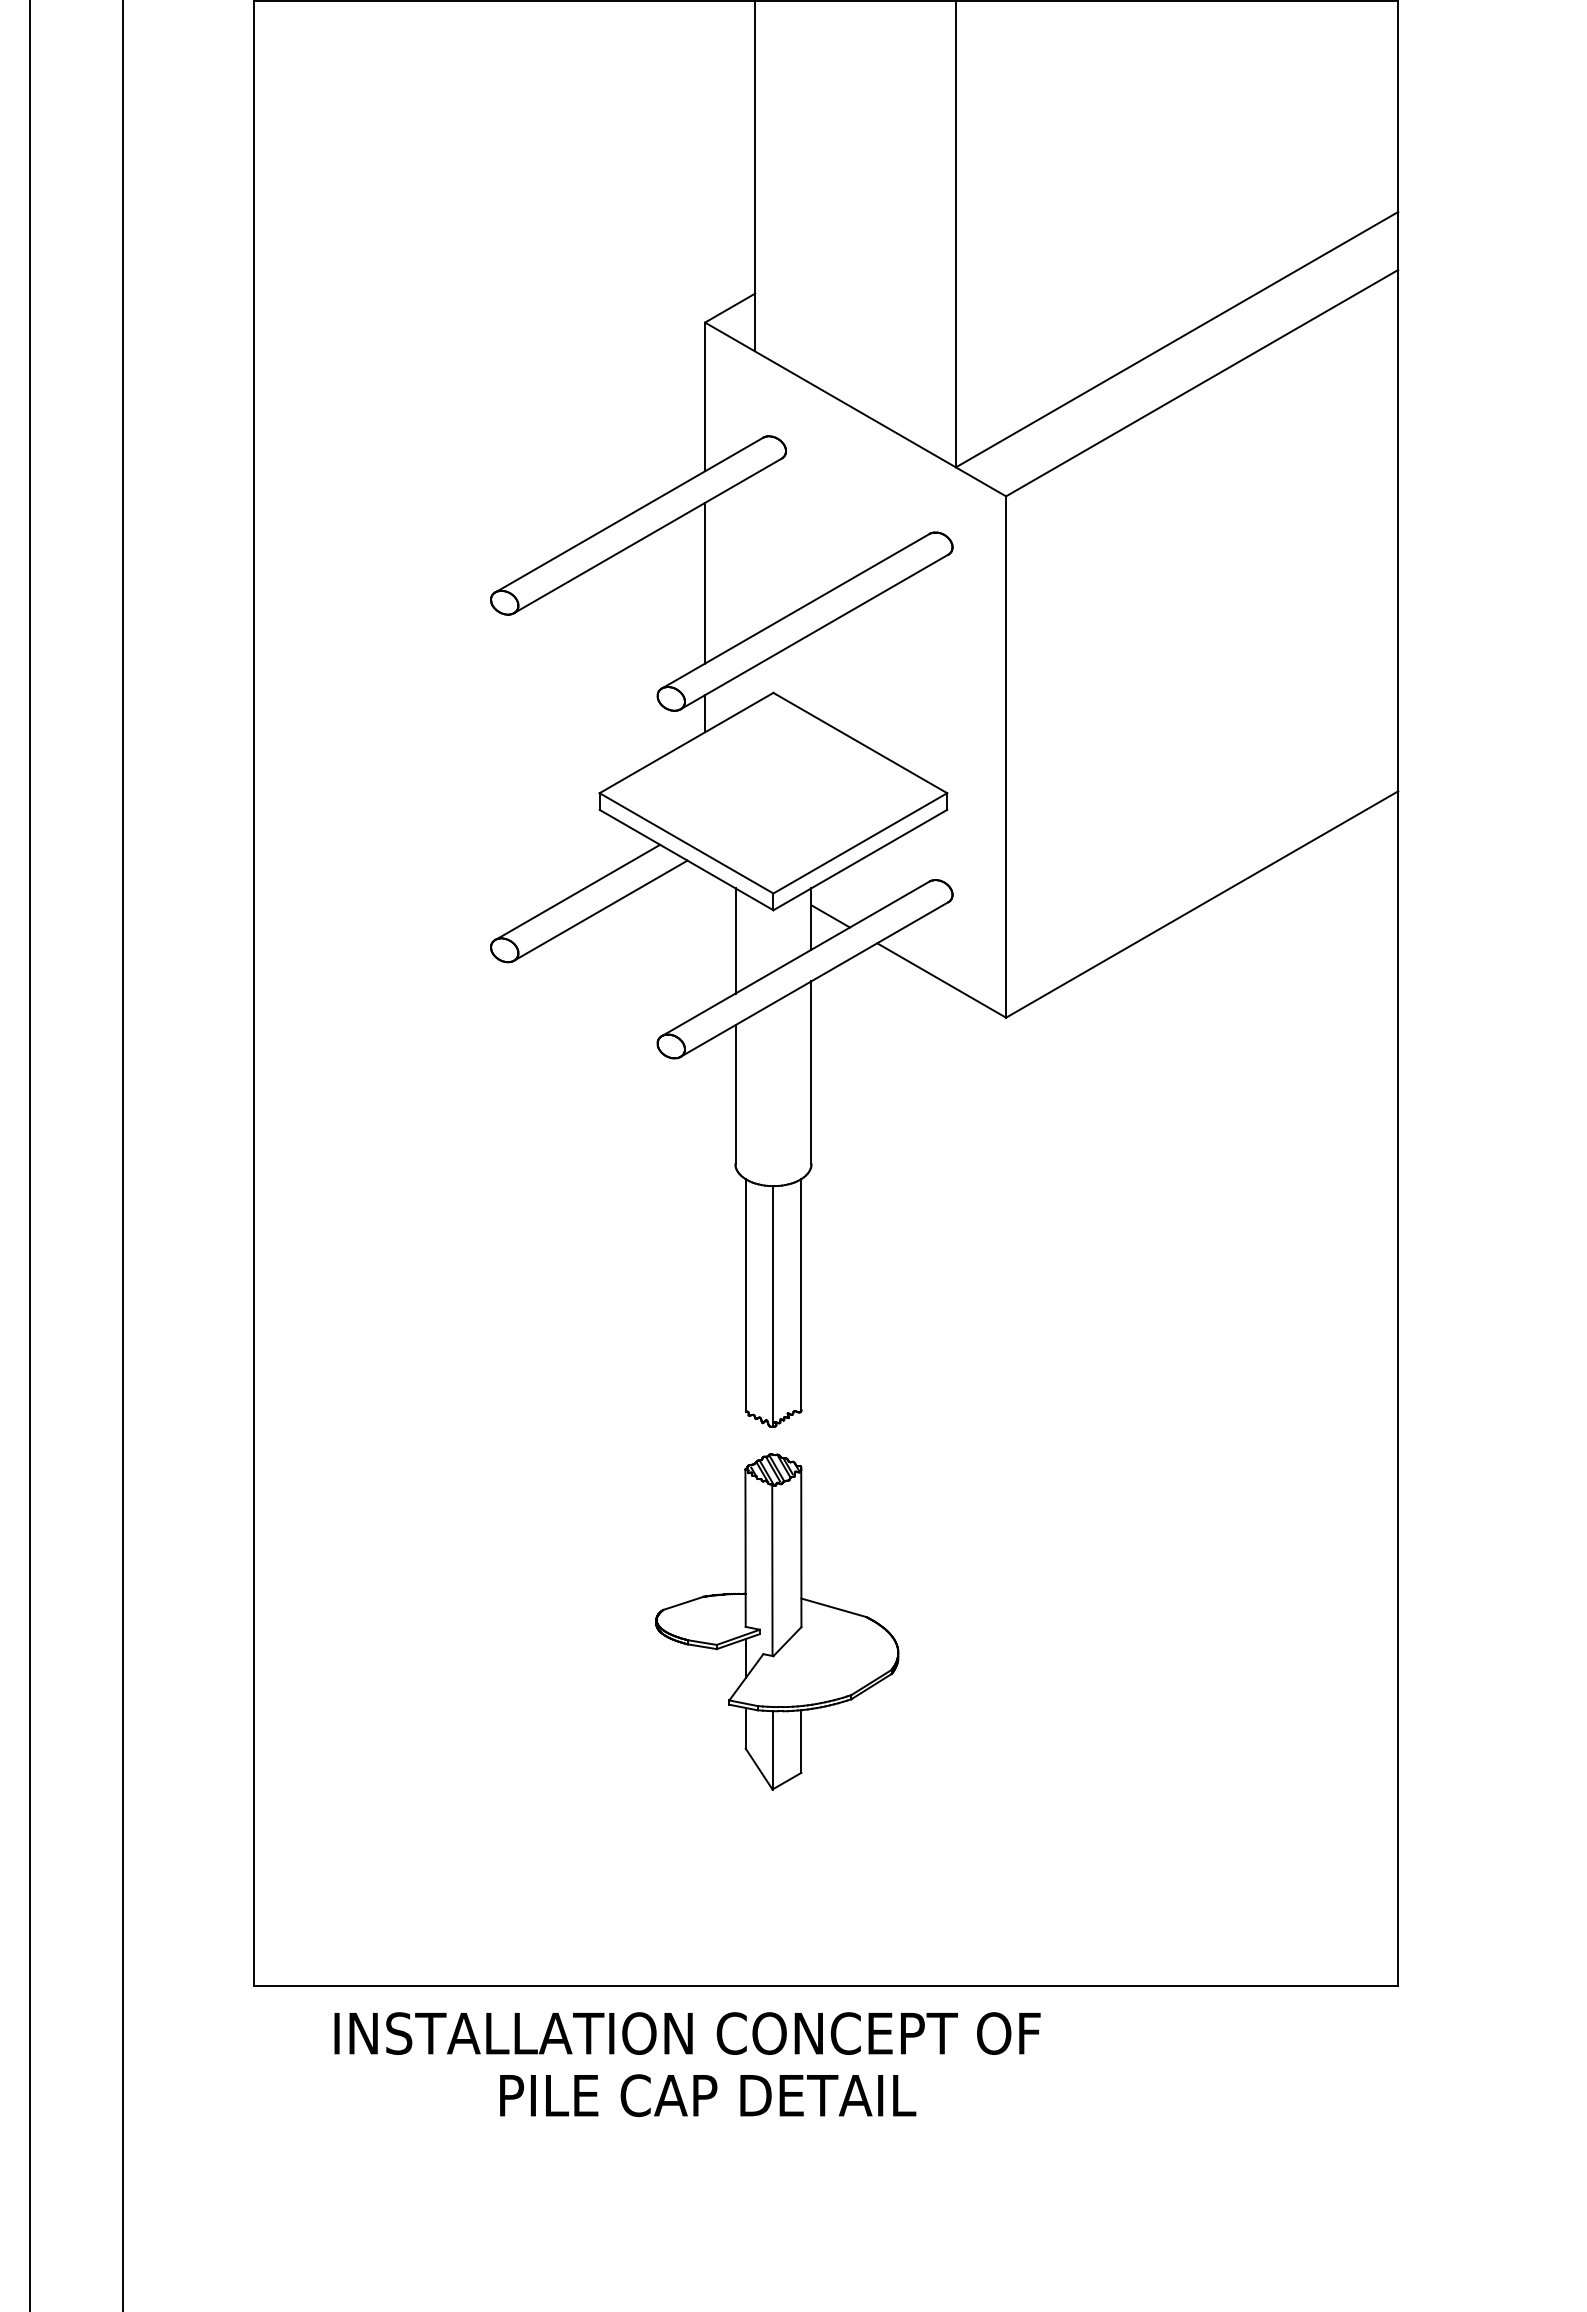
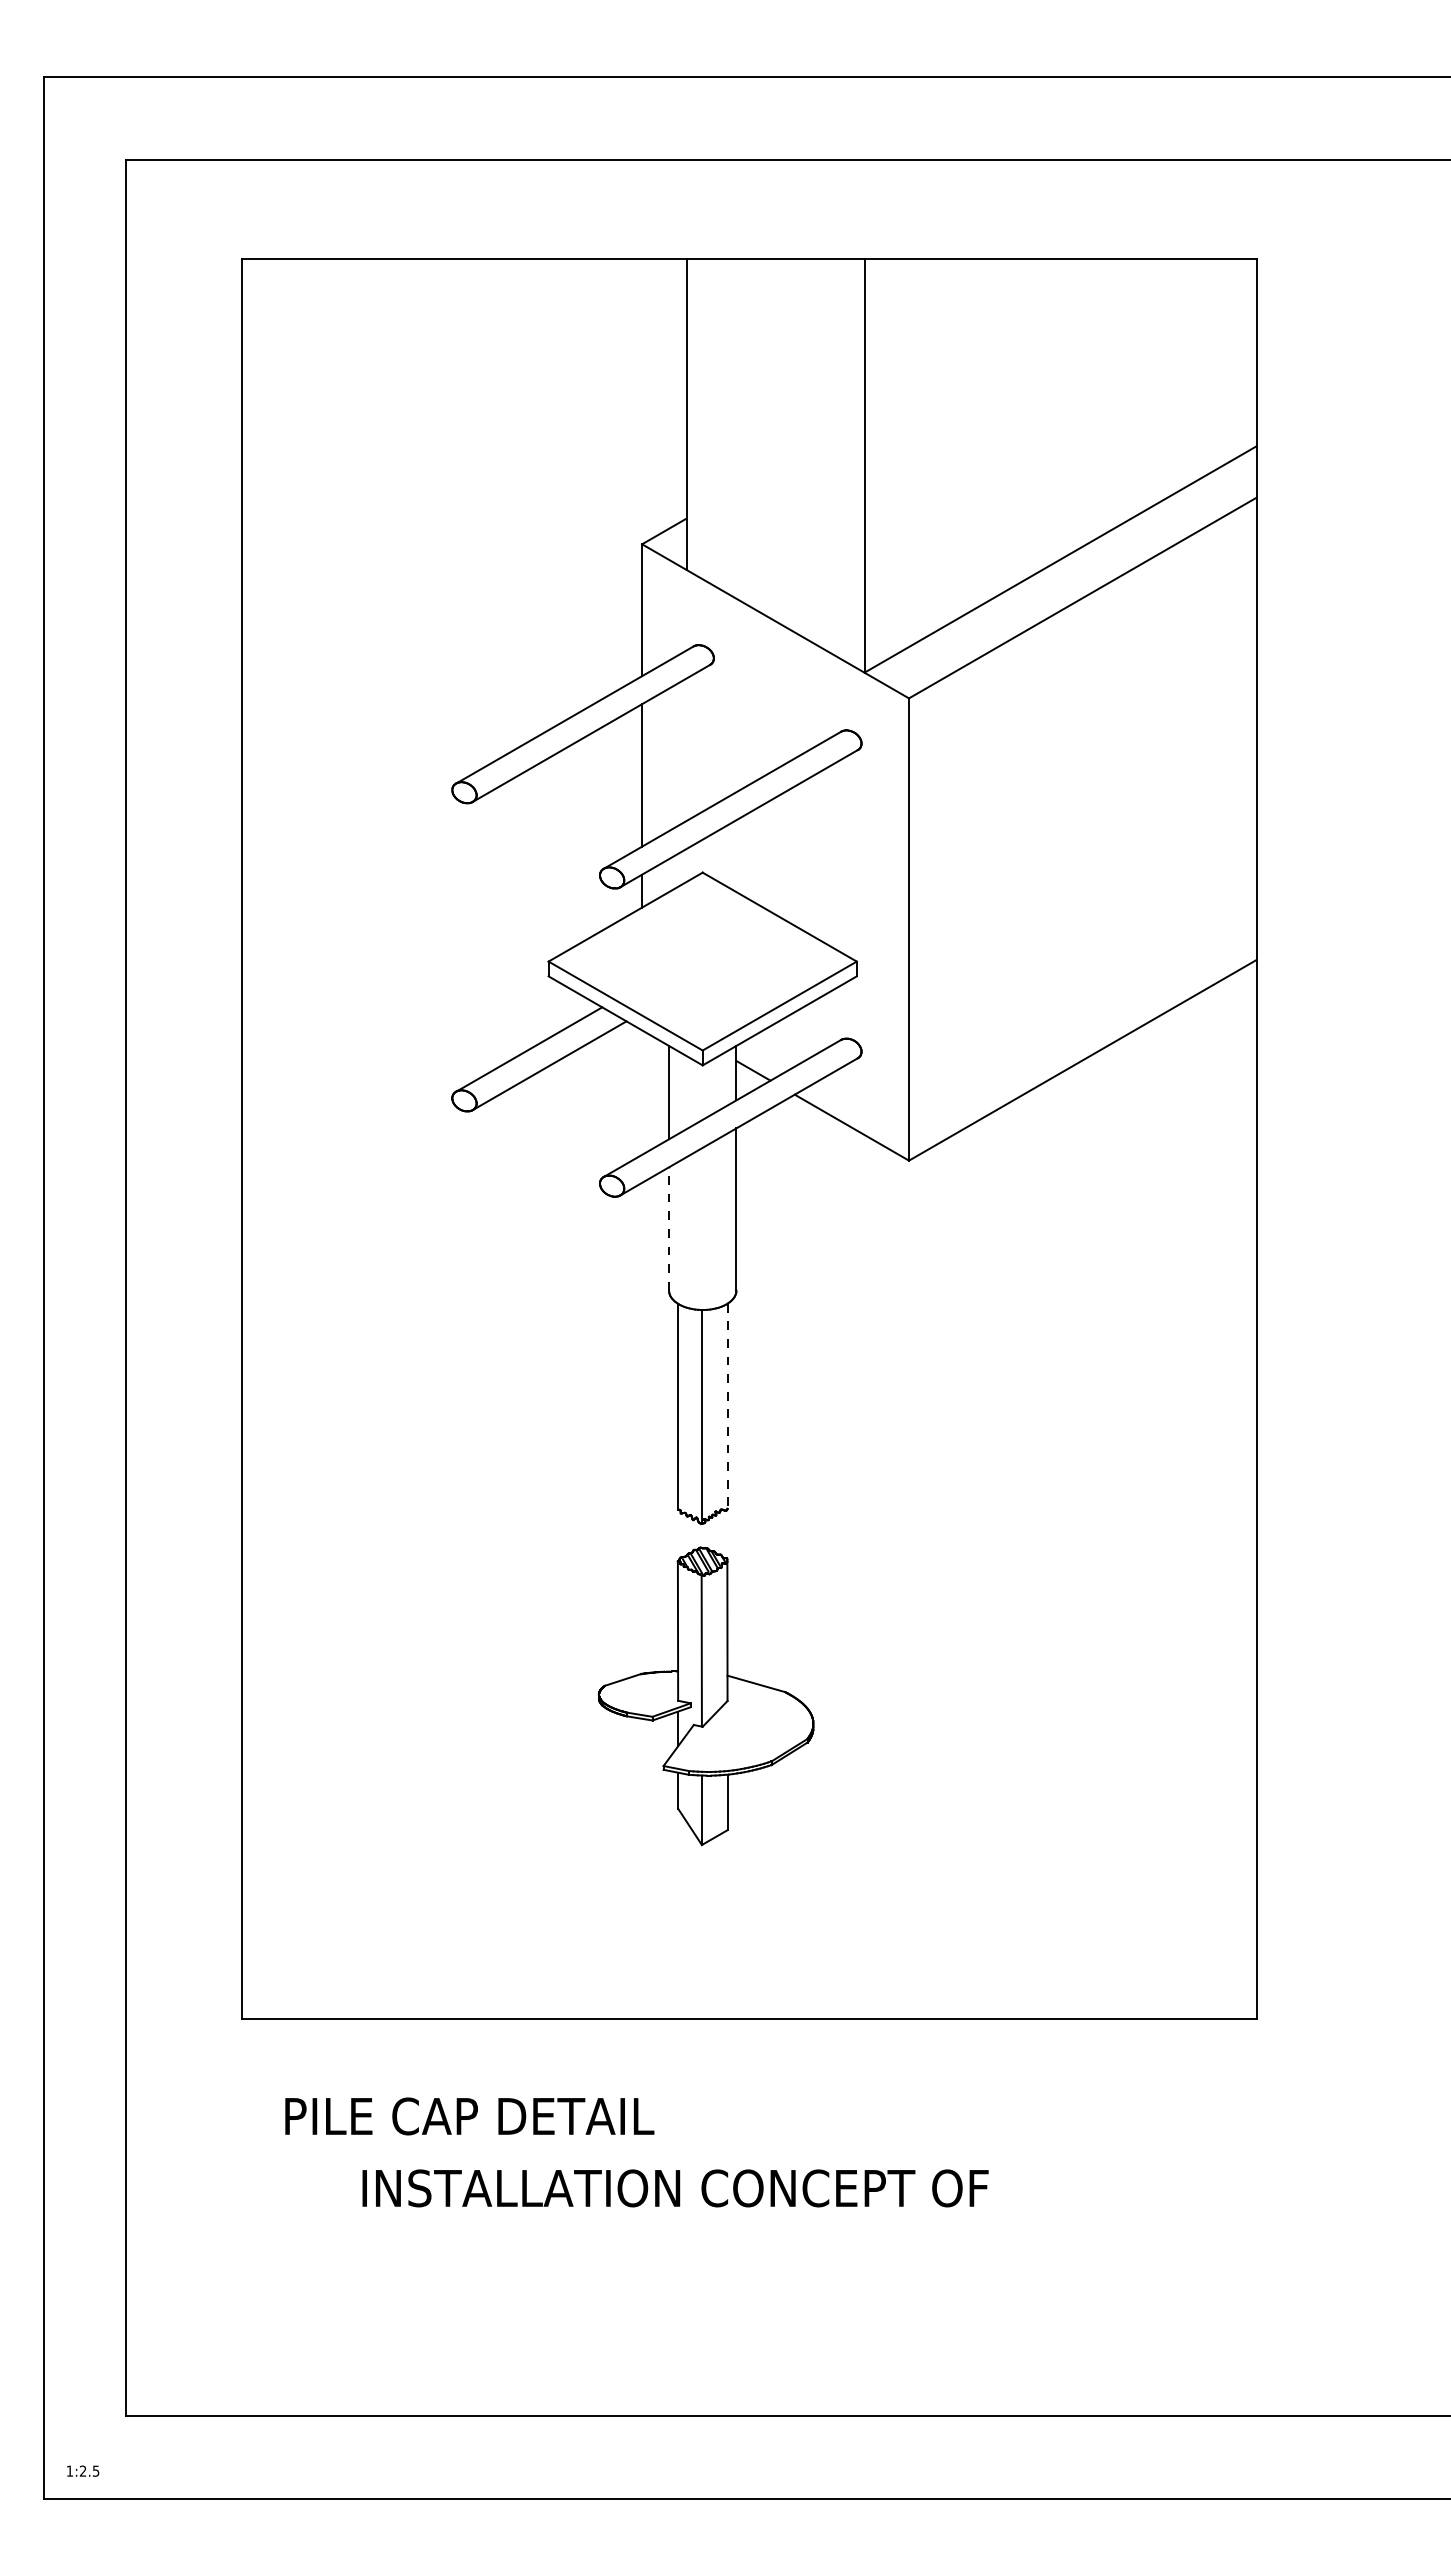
line: (735, 1094) -> (669, 1228), solid -> dashed
line: (801, 1294) -> (727, 1406), solid -> dashed
text: (687, 2033) -> (675, 2188), moved
text: (707, 2095) -> (469, 2116), moved

